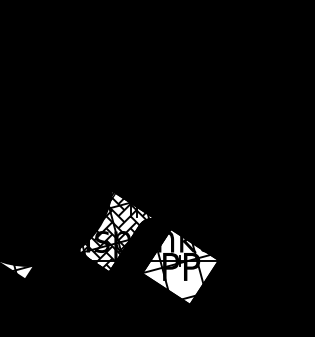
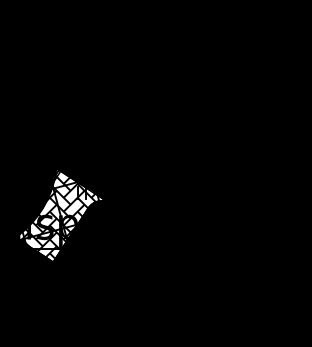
fill: (180, 266) -> (135, 255), added

